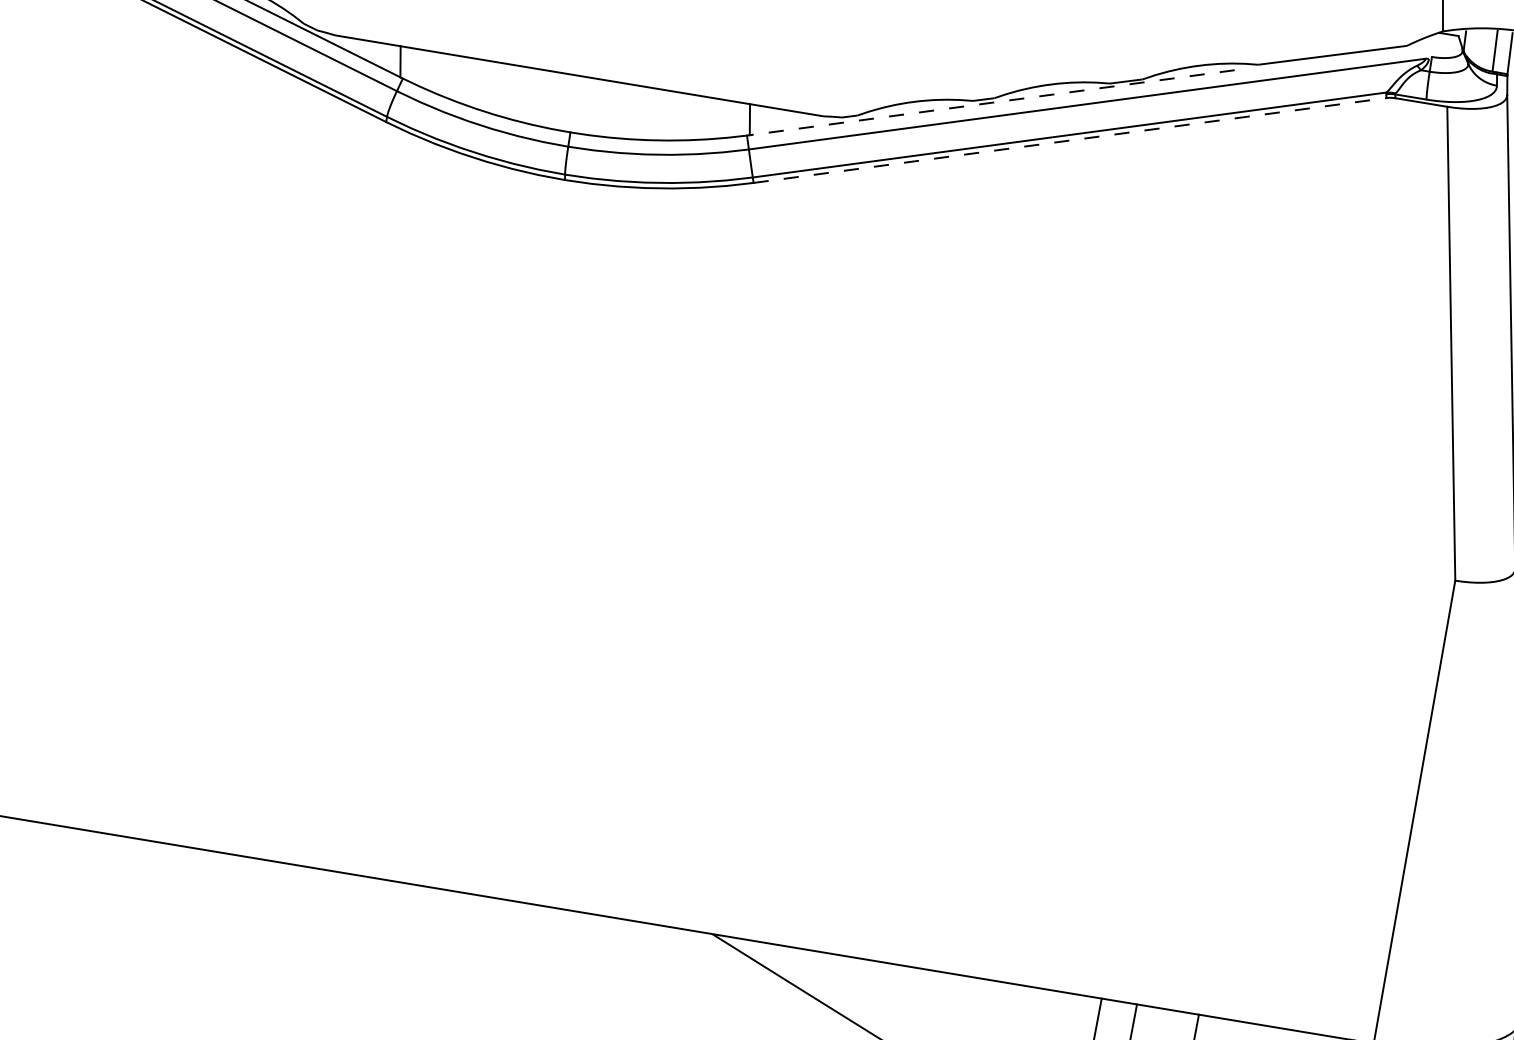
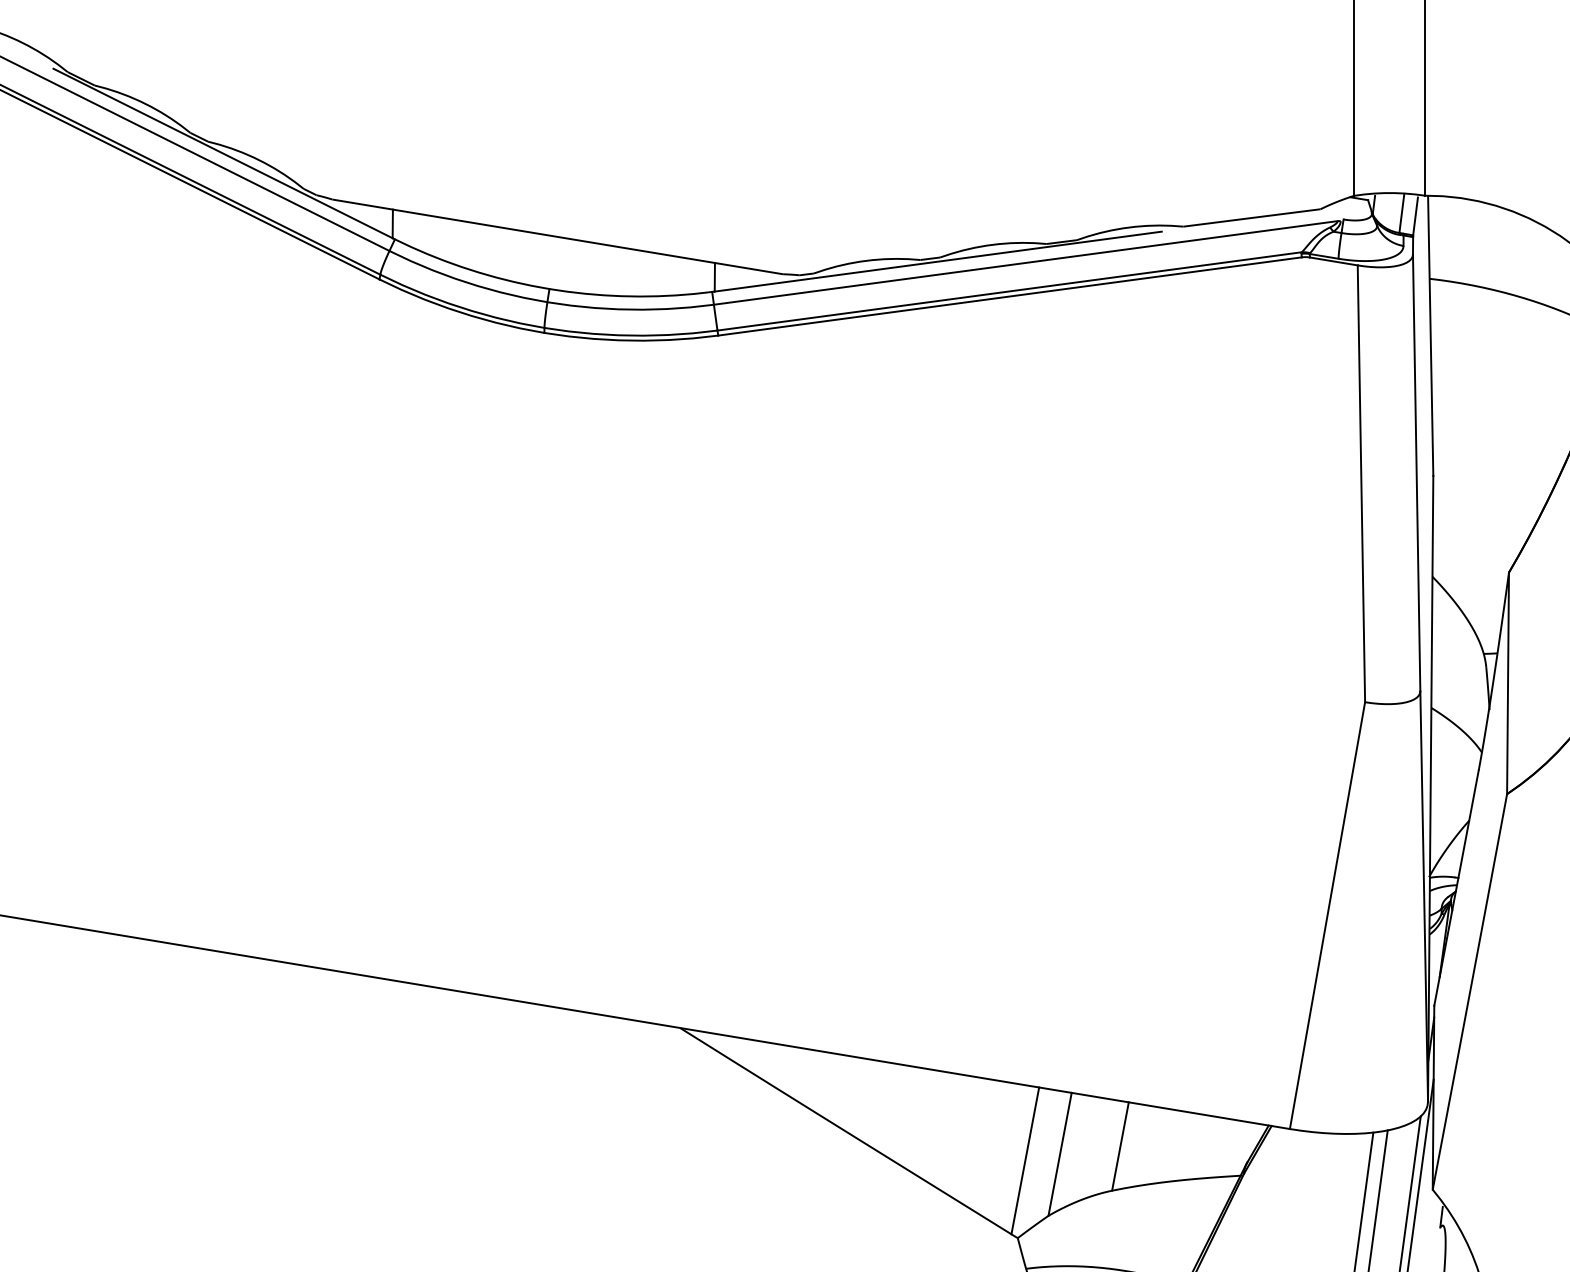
line: (992, 102) -> (938, 261), dashed -> solid
line: (1070, 140) -> (1010, 296), dashed -> solid

